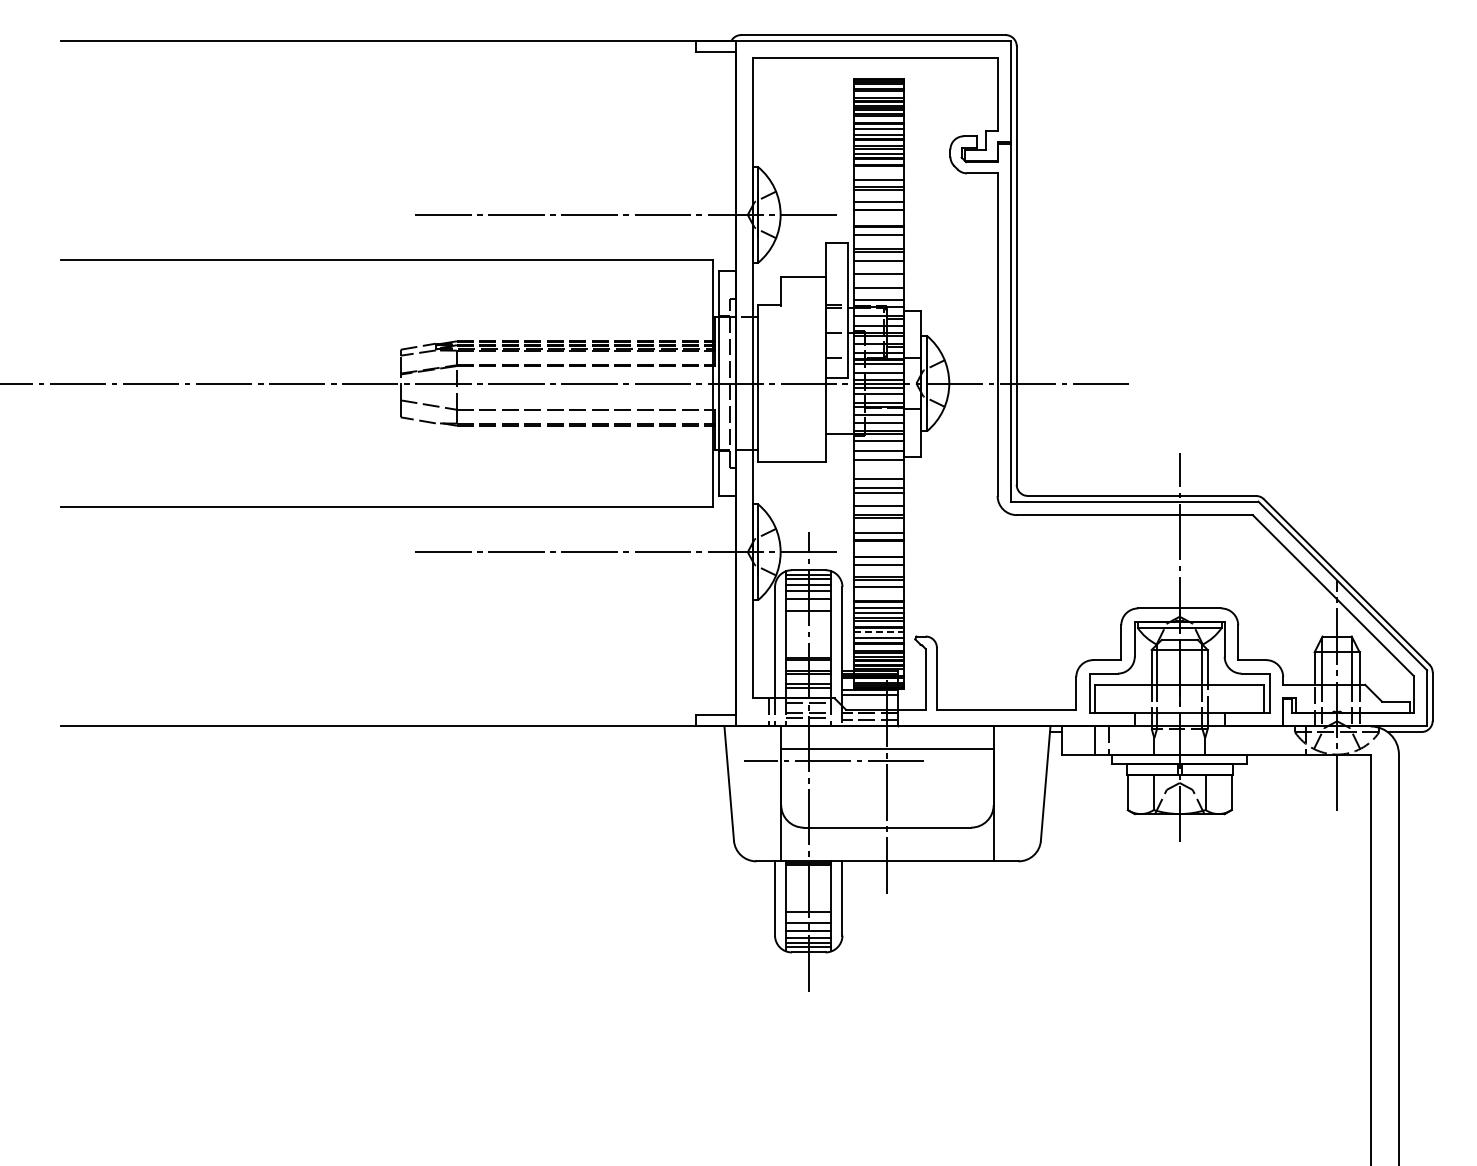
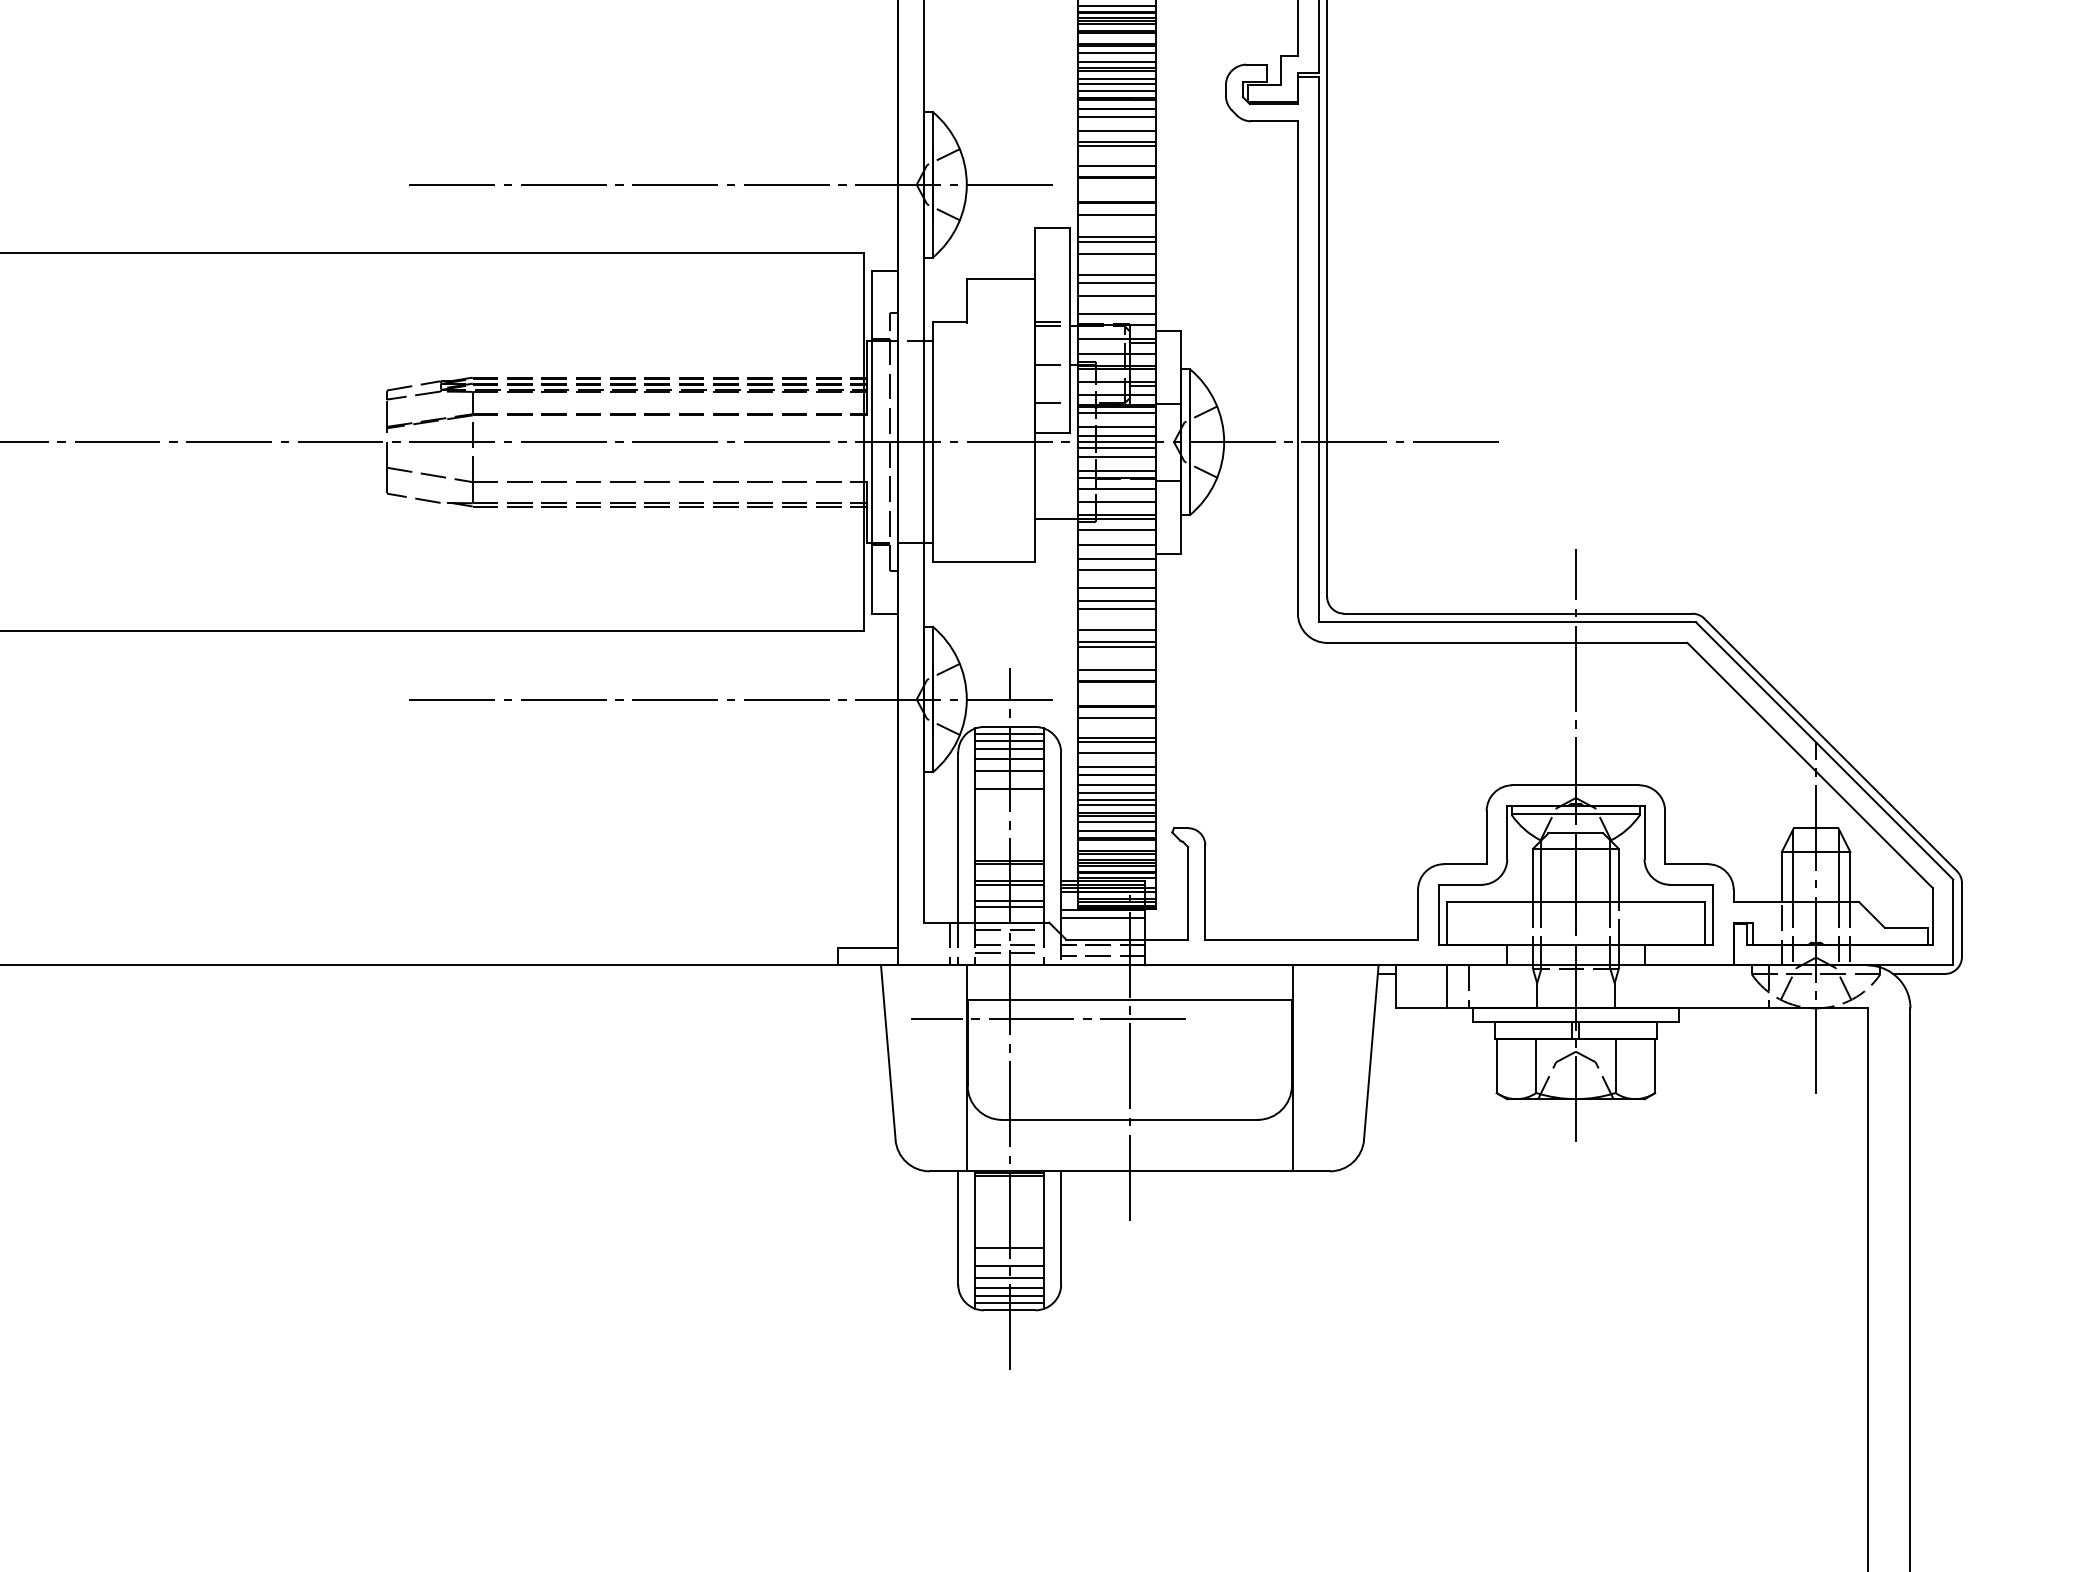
line: (878, 170) -> (1116, 116), added
line: (878, 279) -> (1116, 283), added
line: (878, 467) -> (1116, 570), added
line: (878, 596) -> (1116, 767), added
line: (879, 632) -> (1117, 822), dashed -> solid

